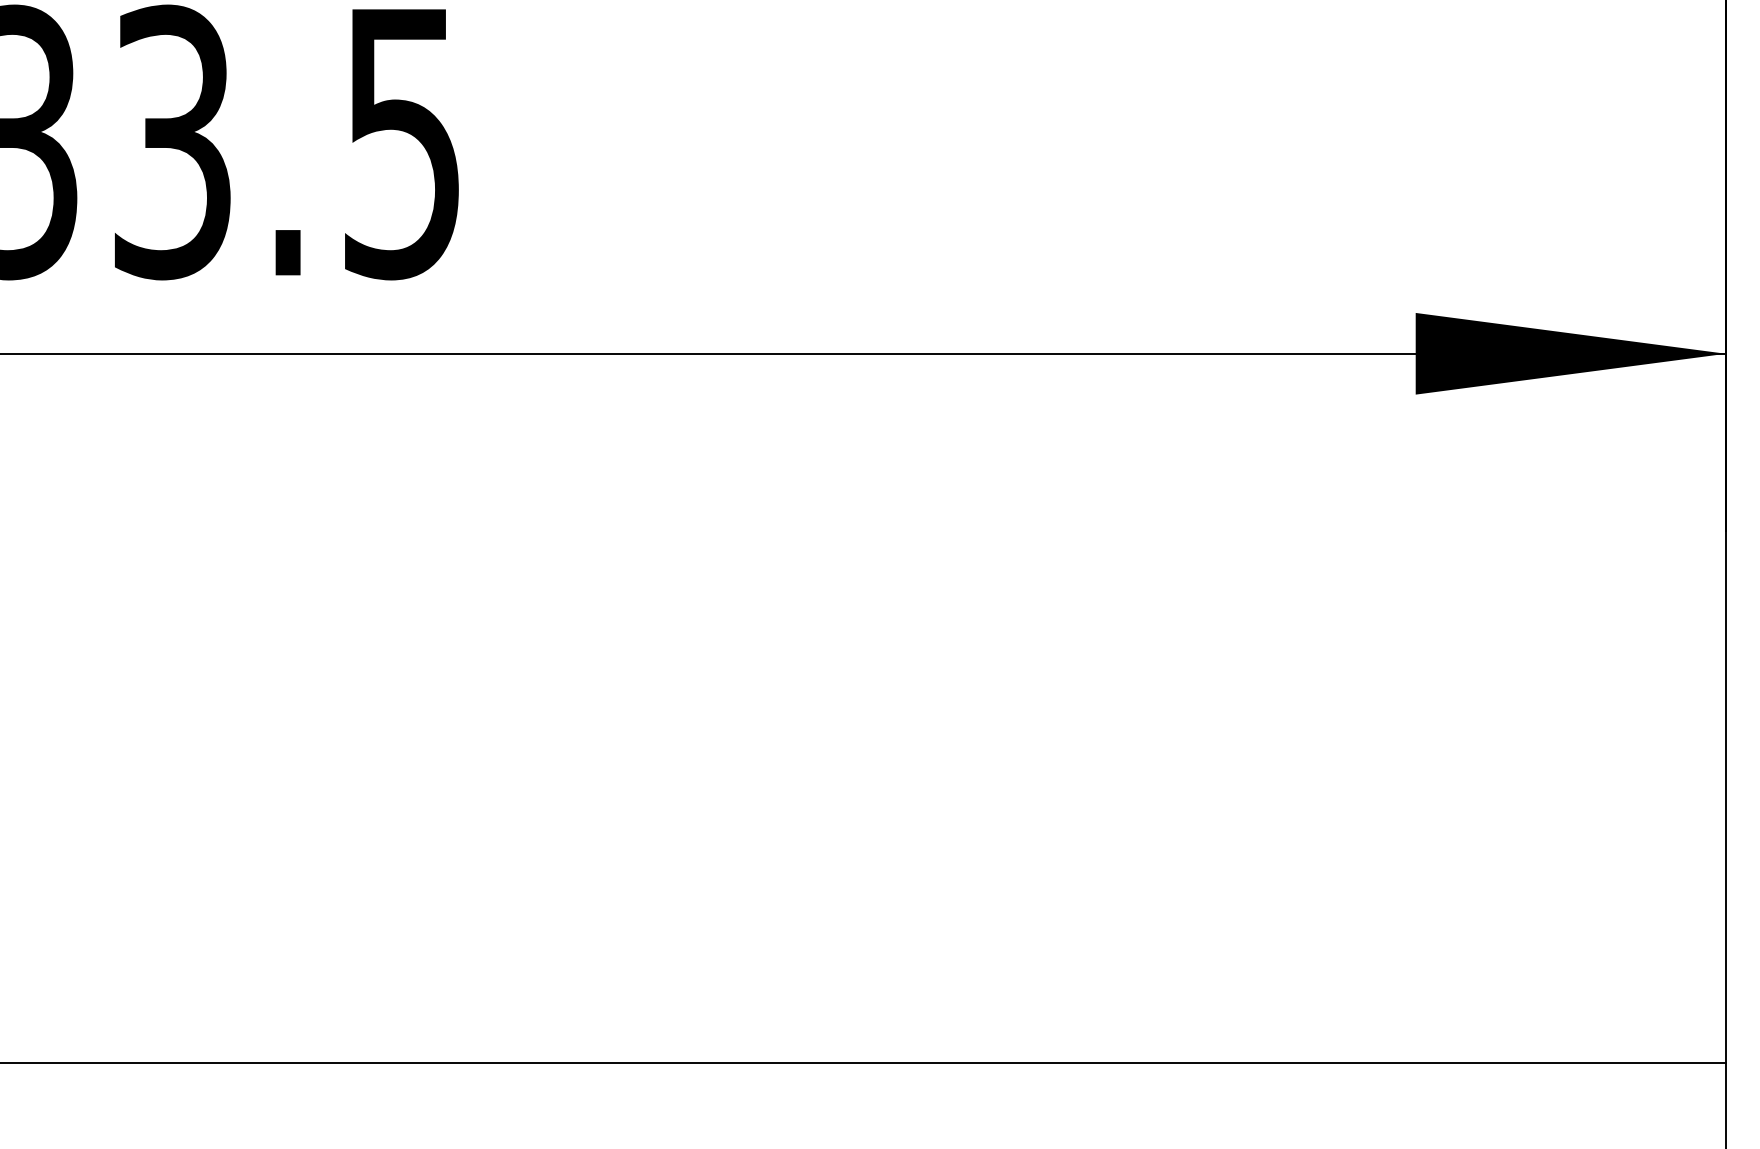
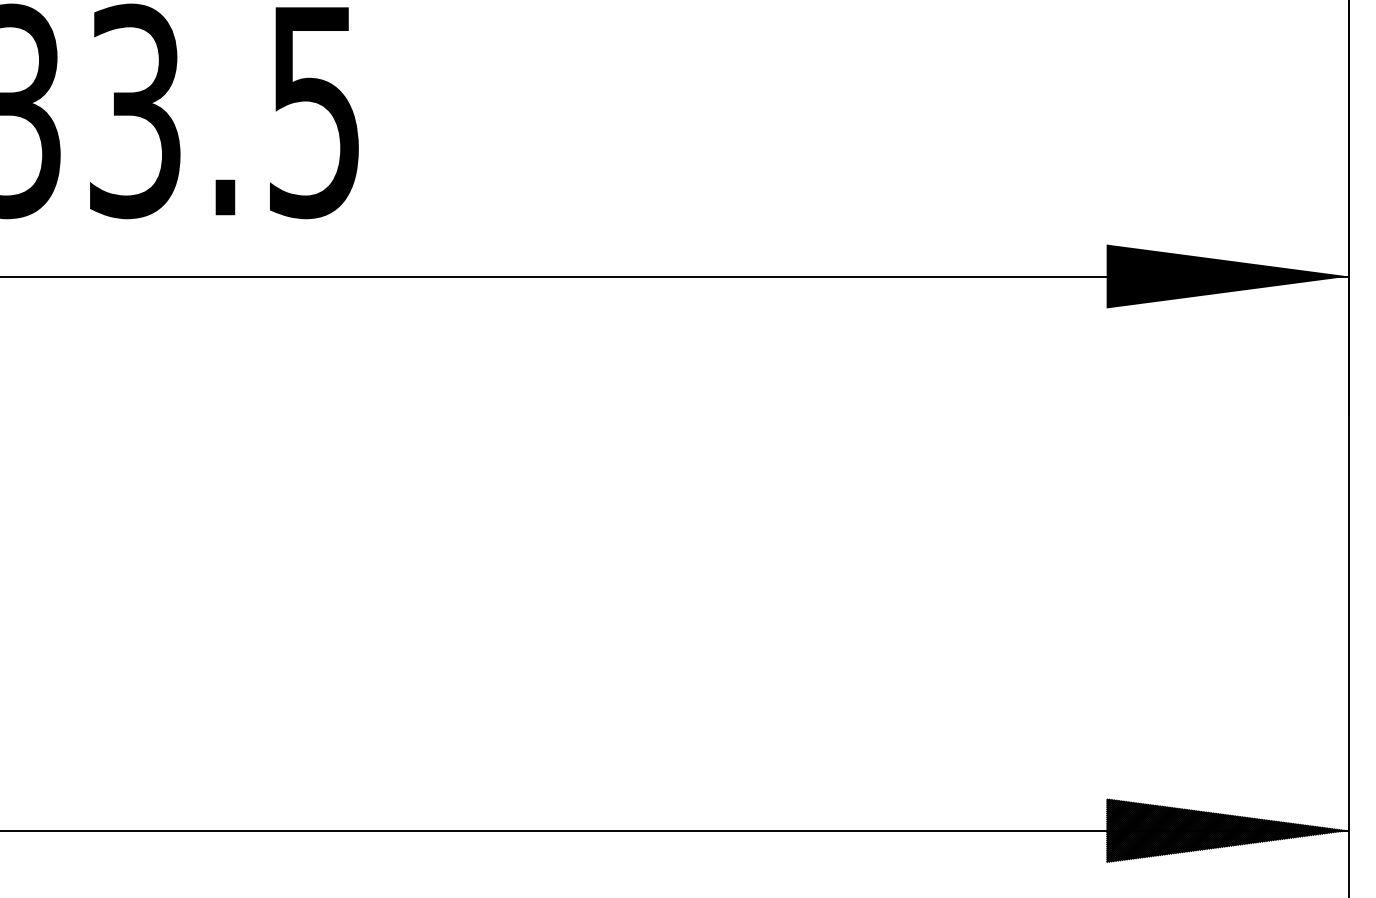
hatch: (1570, 1062) -> (1227, 830), added

